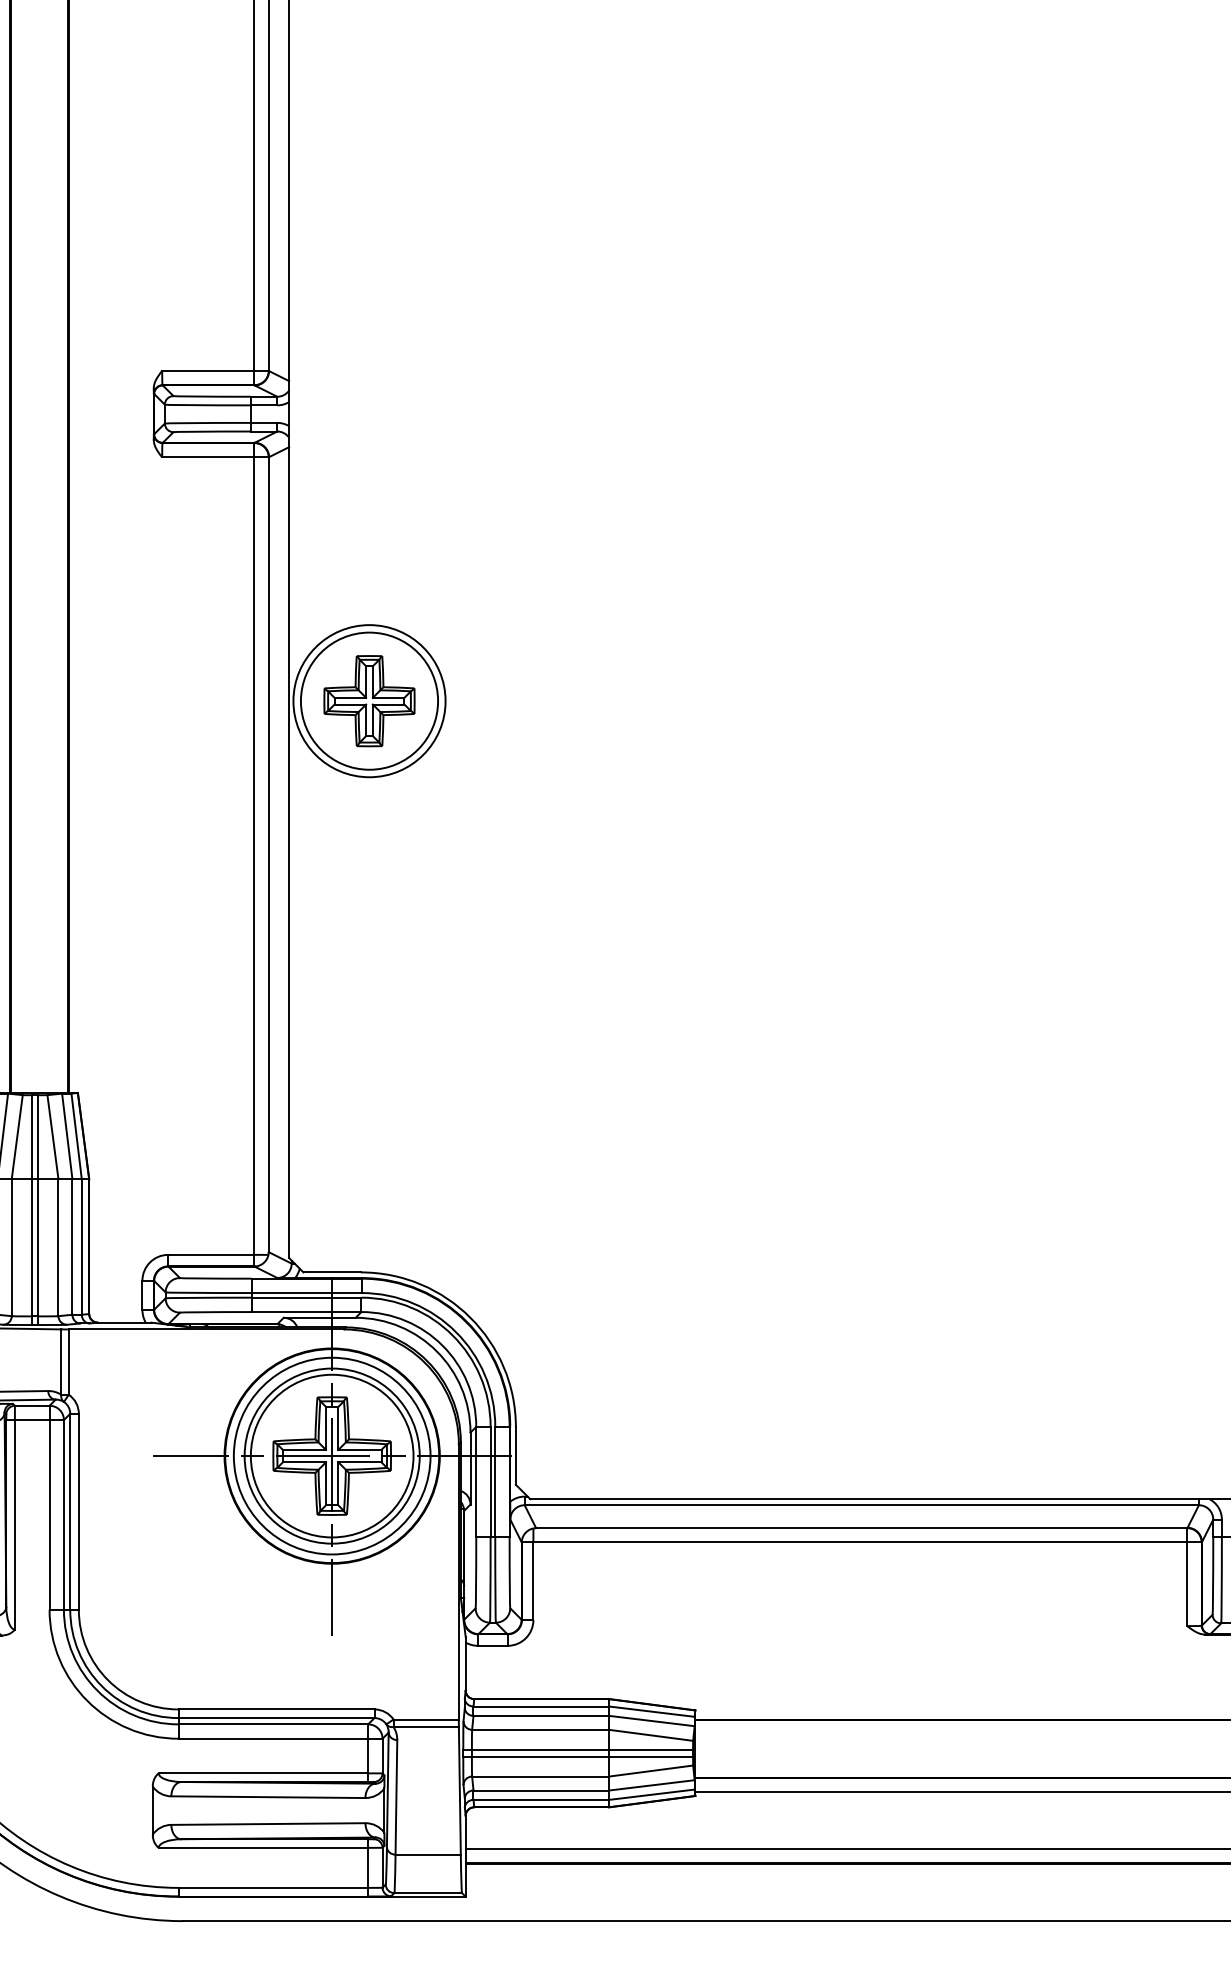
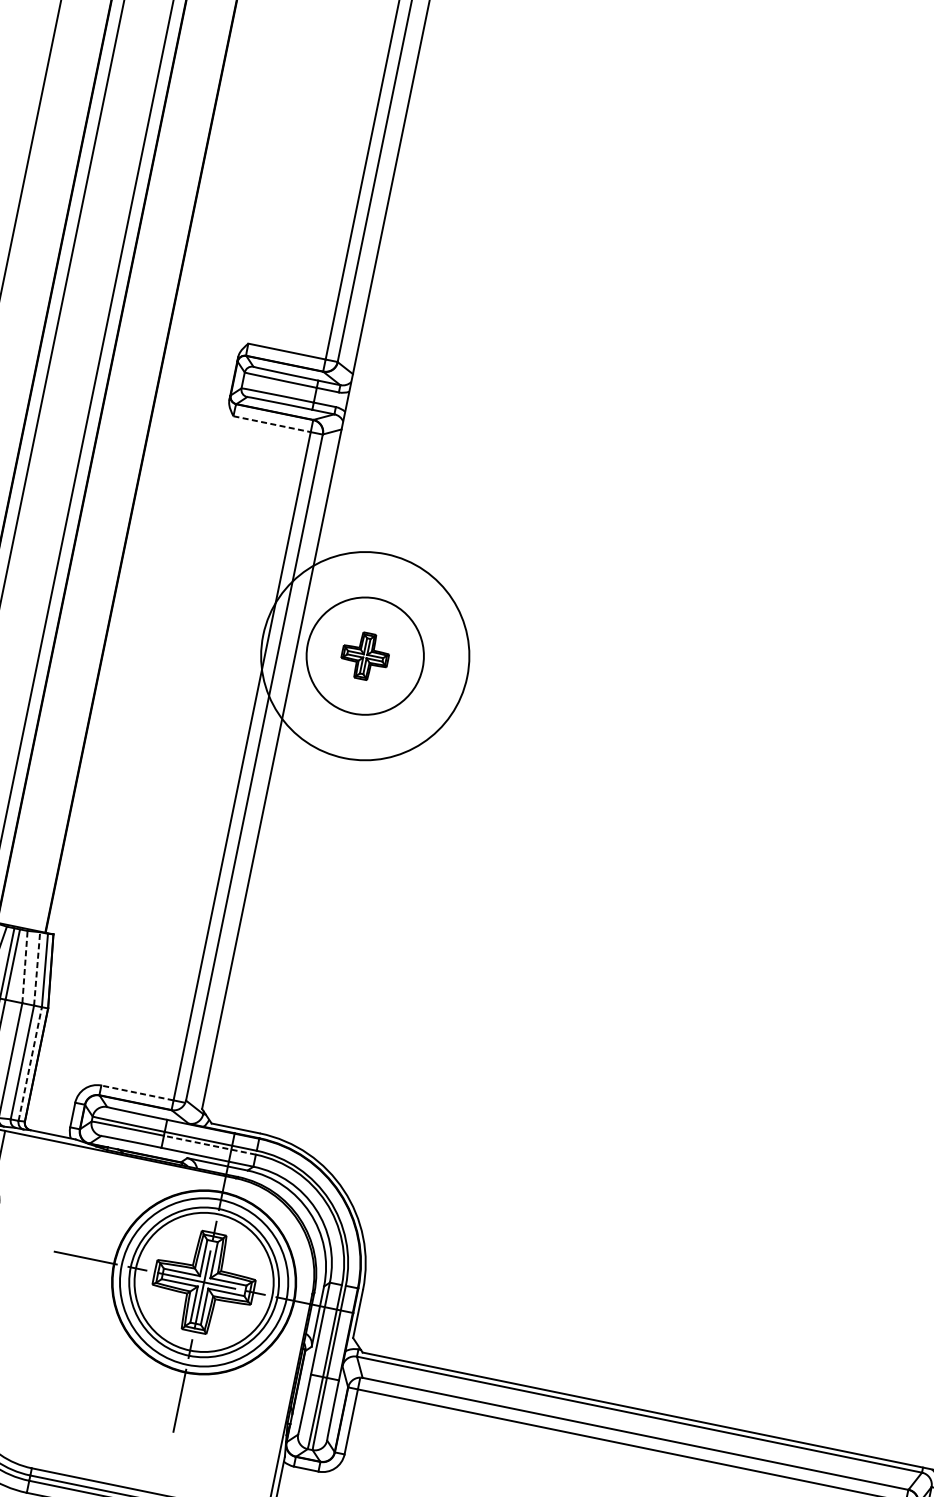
line: (208, 457) -> (272, 424), solid -> dashed
circle: (369, 701) -> (365, 656), size x1.6
part: (369, 701) -> (365, 656), size x0.6
line: (67, 1135) -> (37, 968), solid -> dashed
line: (52, 1136) -> (24, 966), solid -> dashed
line: (81, 1246) -> (30, 1063), solid -> dashed
line: (210, 1254) -> (136, 1092), solid -> dashed
line: (306, 1297) -> (209, 1145), solid -> dashed

